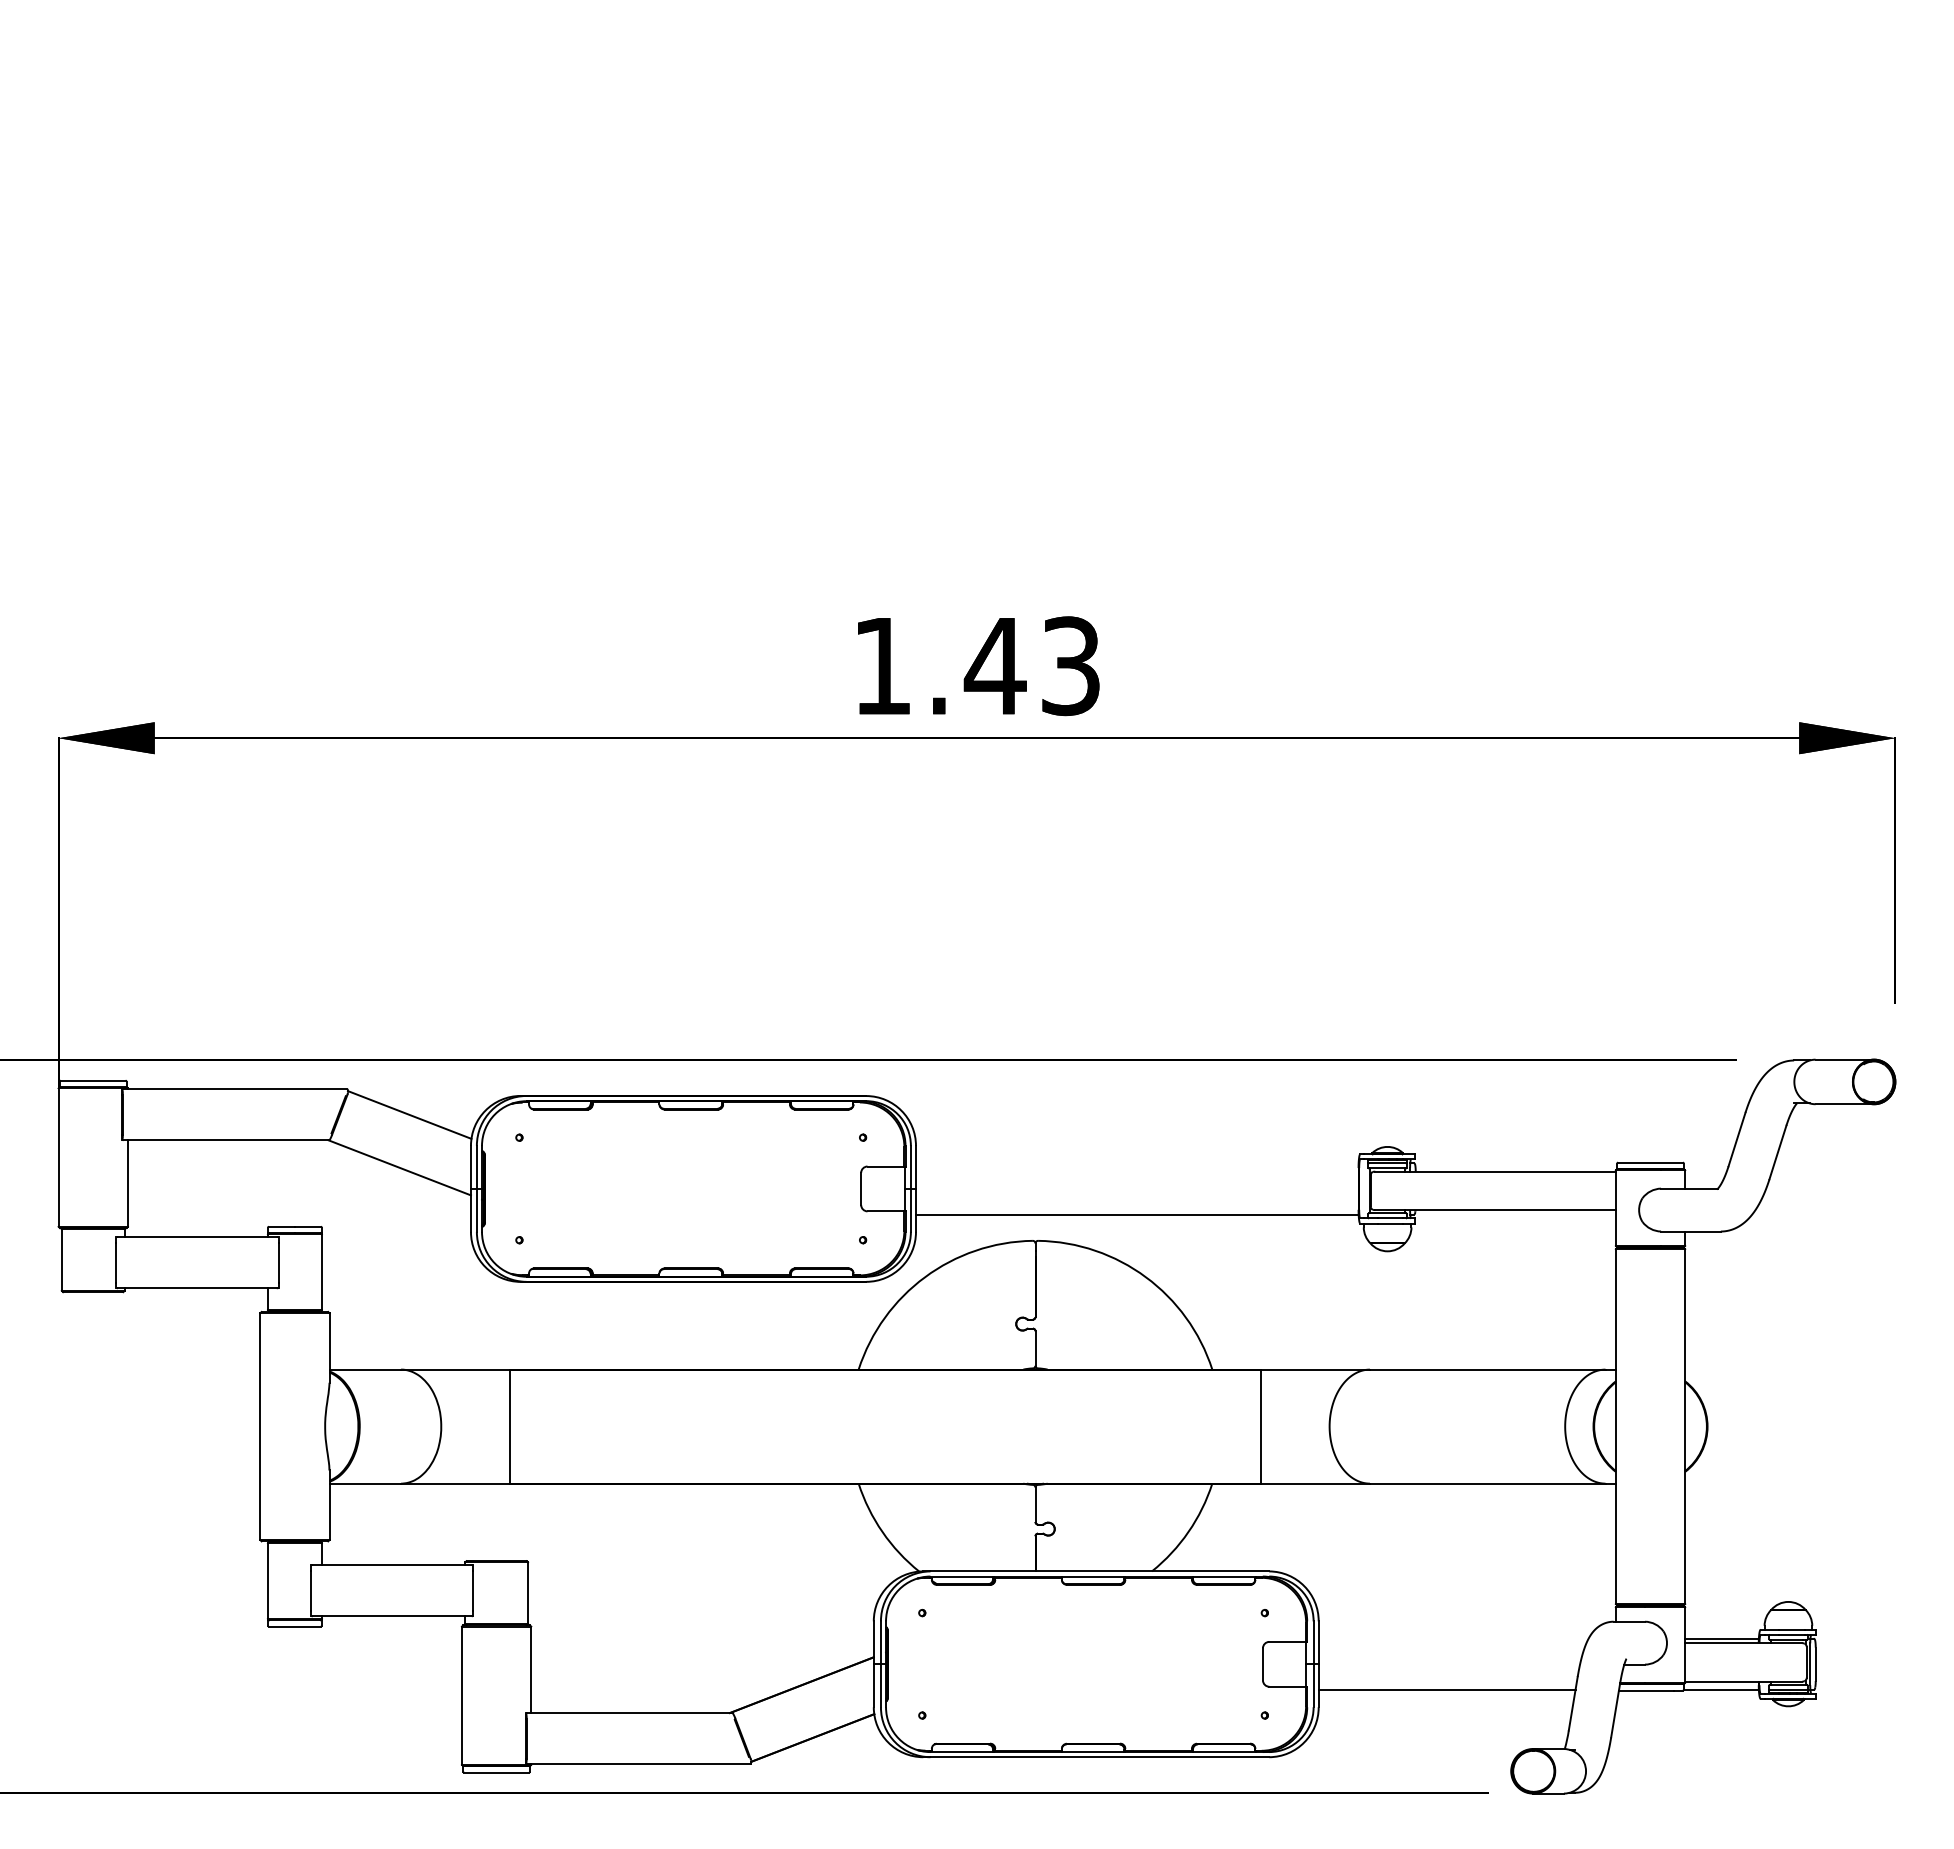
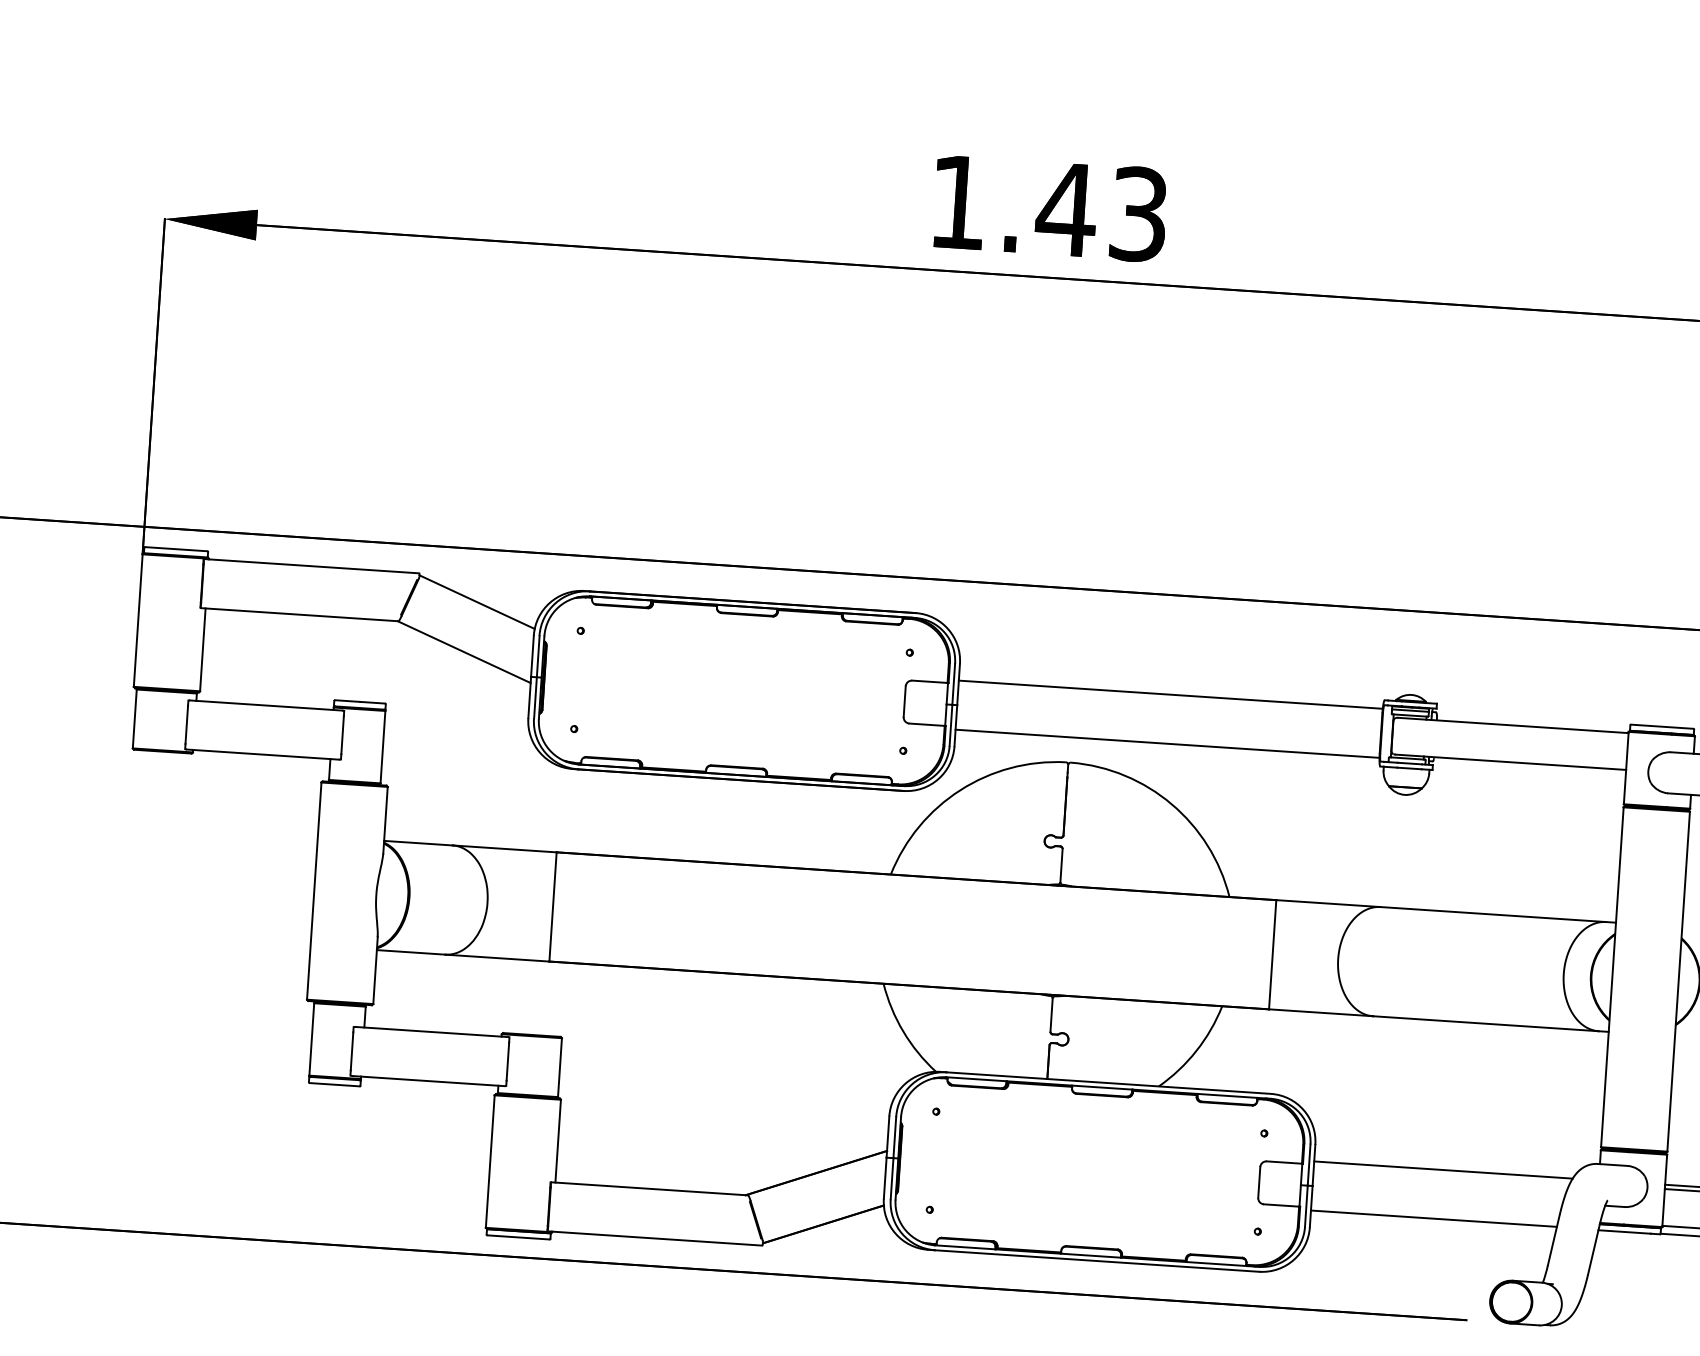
line: (1136, 1163) -> (1170, 694), added
line: (1453, 1638) -> (1443, 1169), added

